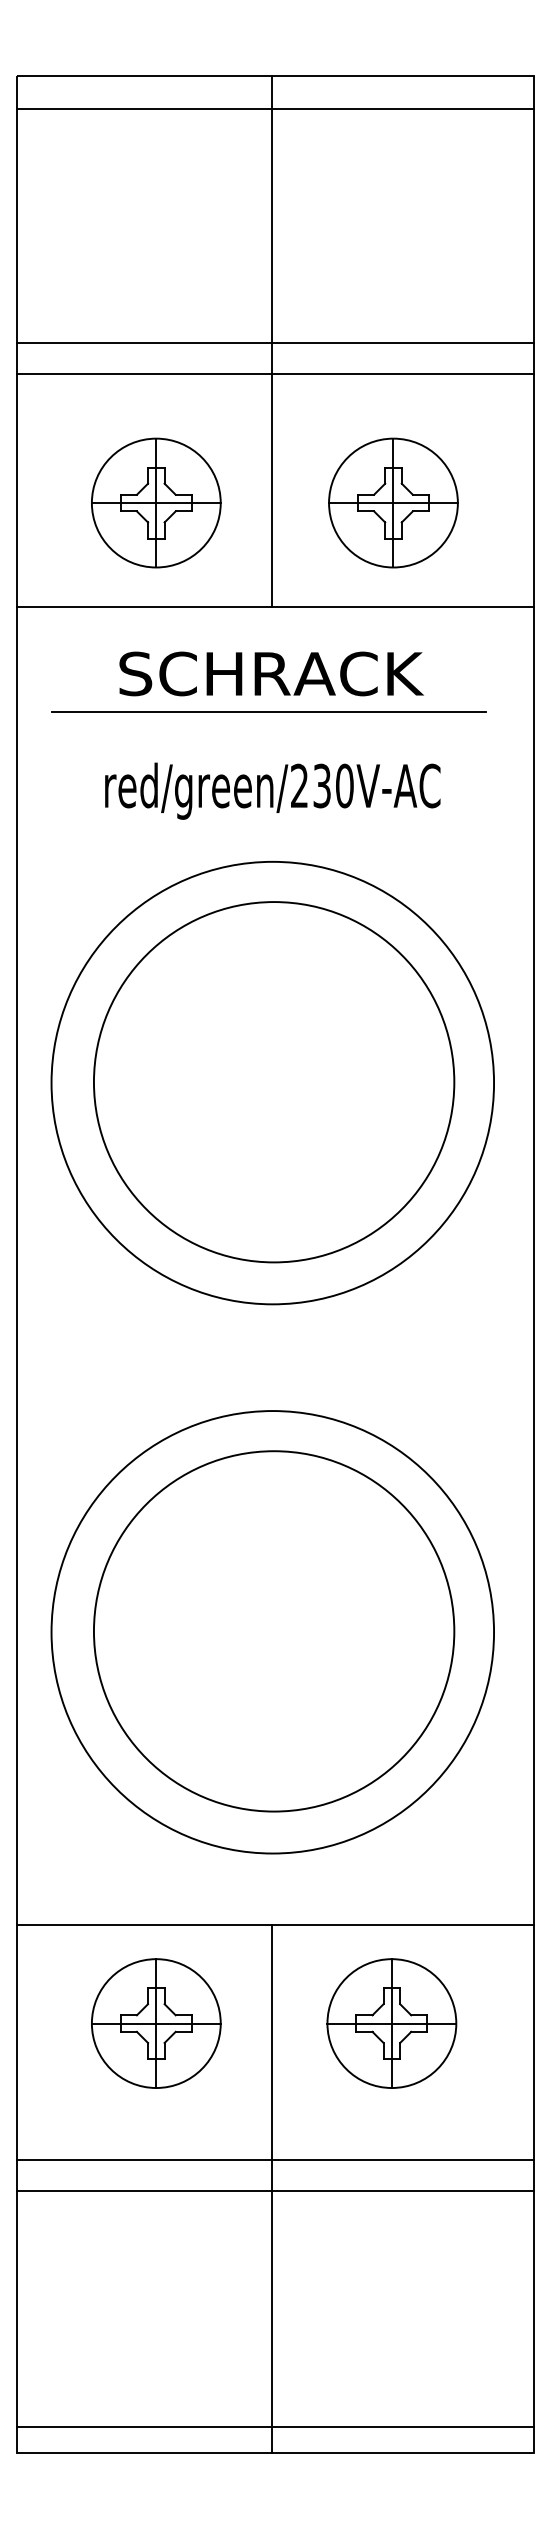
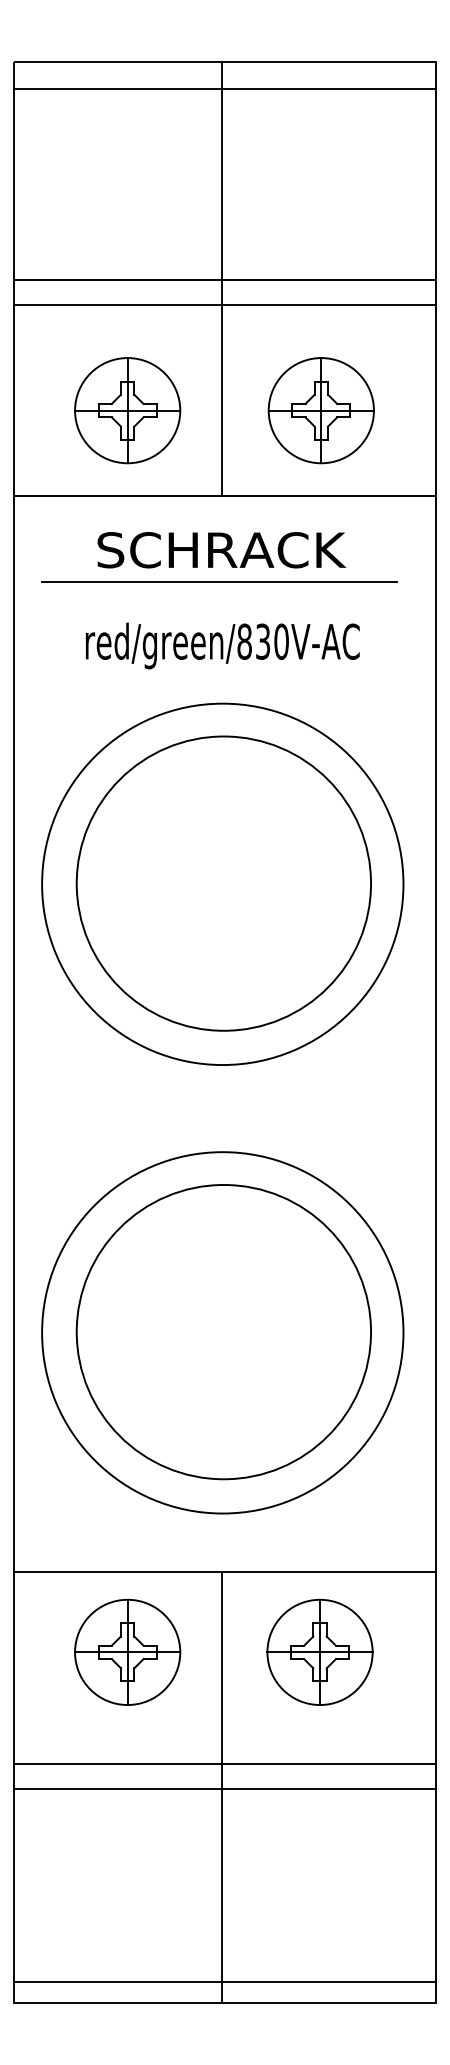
text: (299, 785) -> (244, 641), red/green/230V-AC -> red/green/830V-AC

